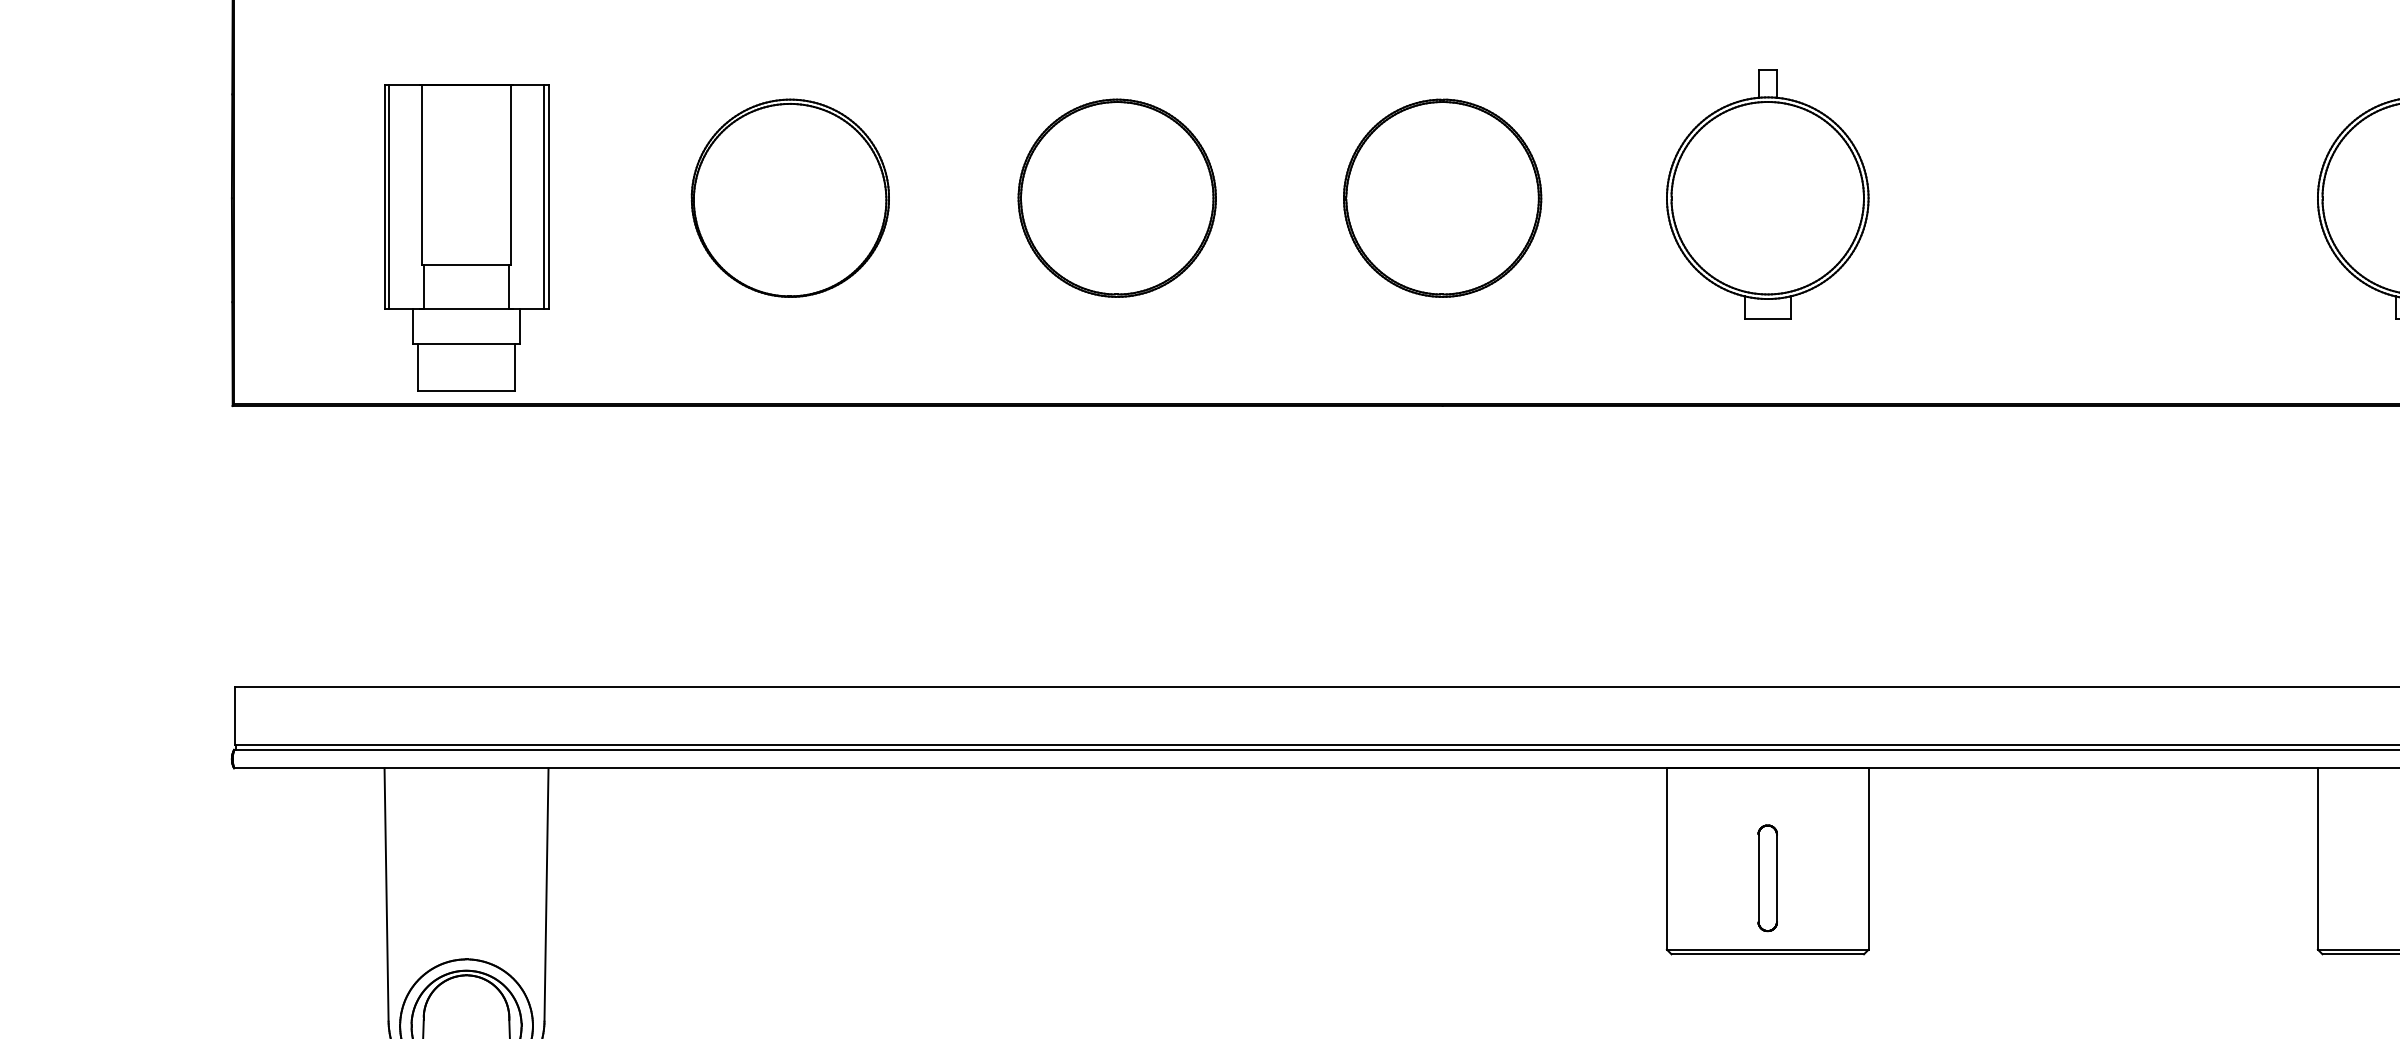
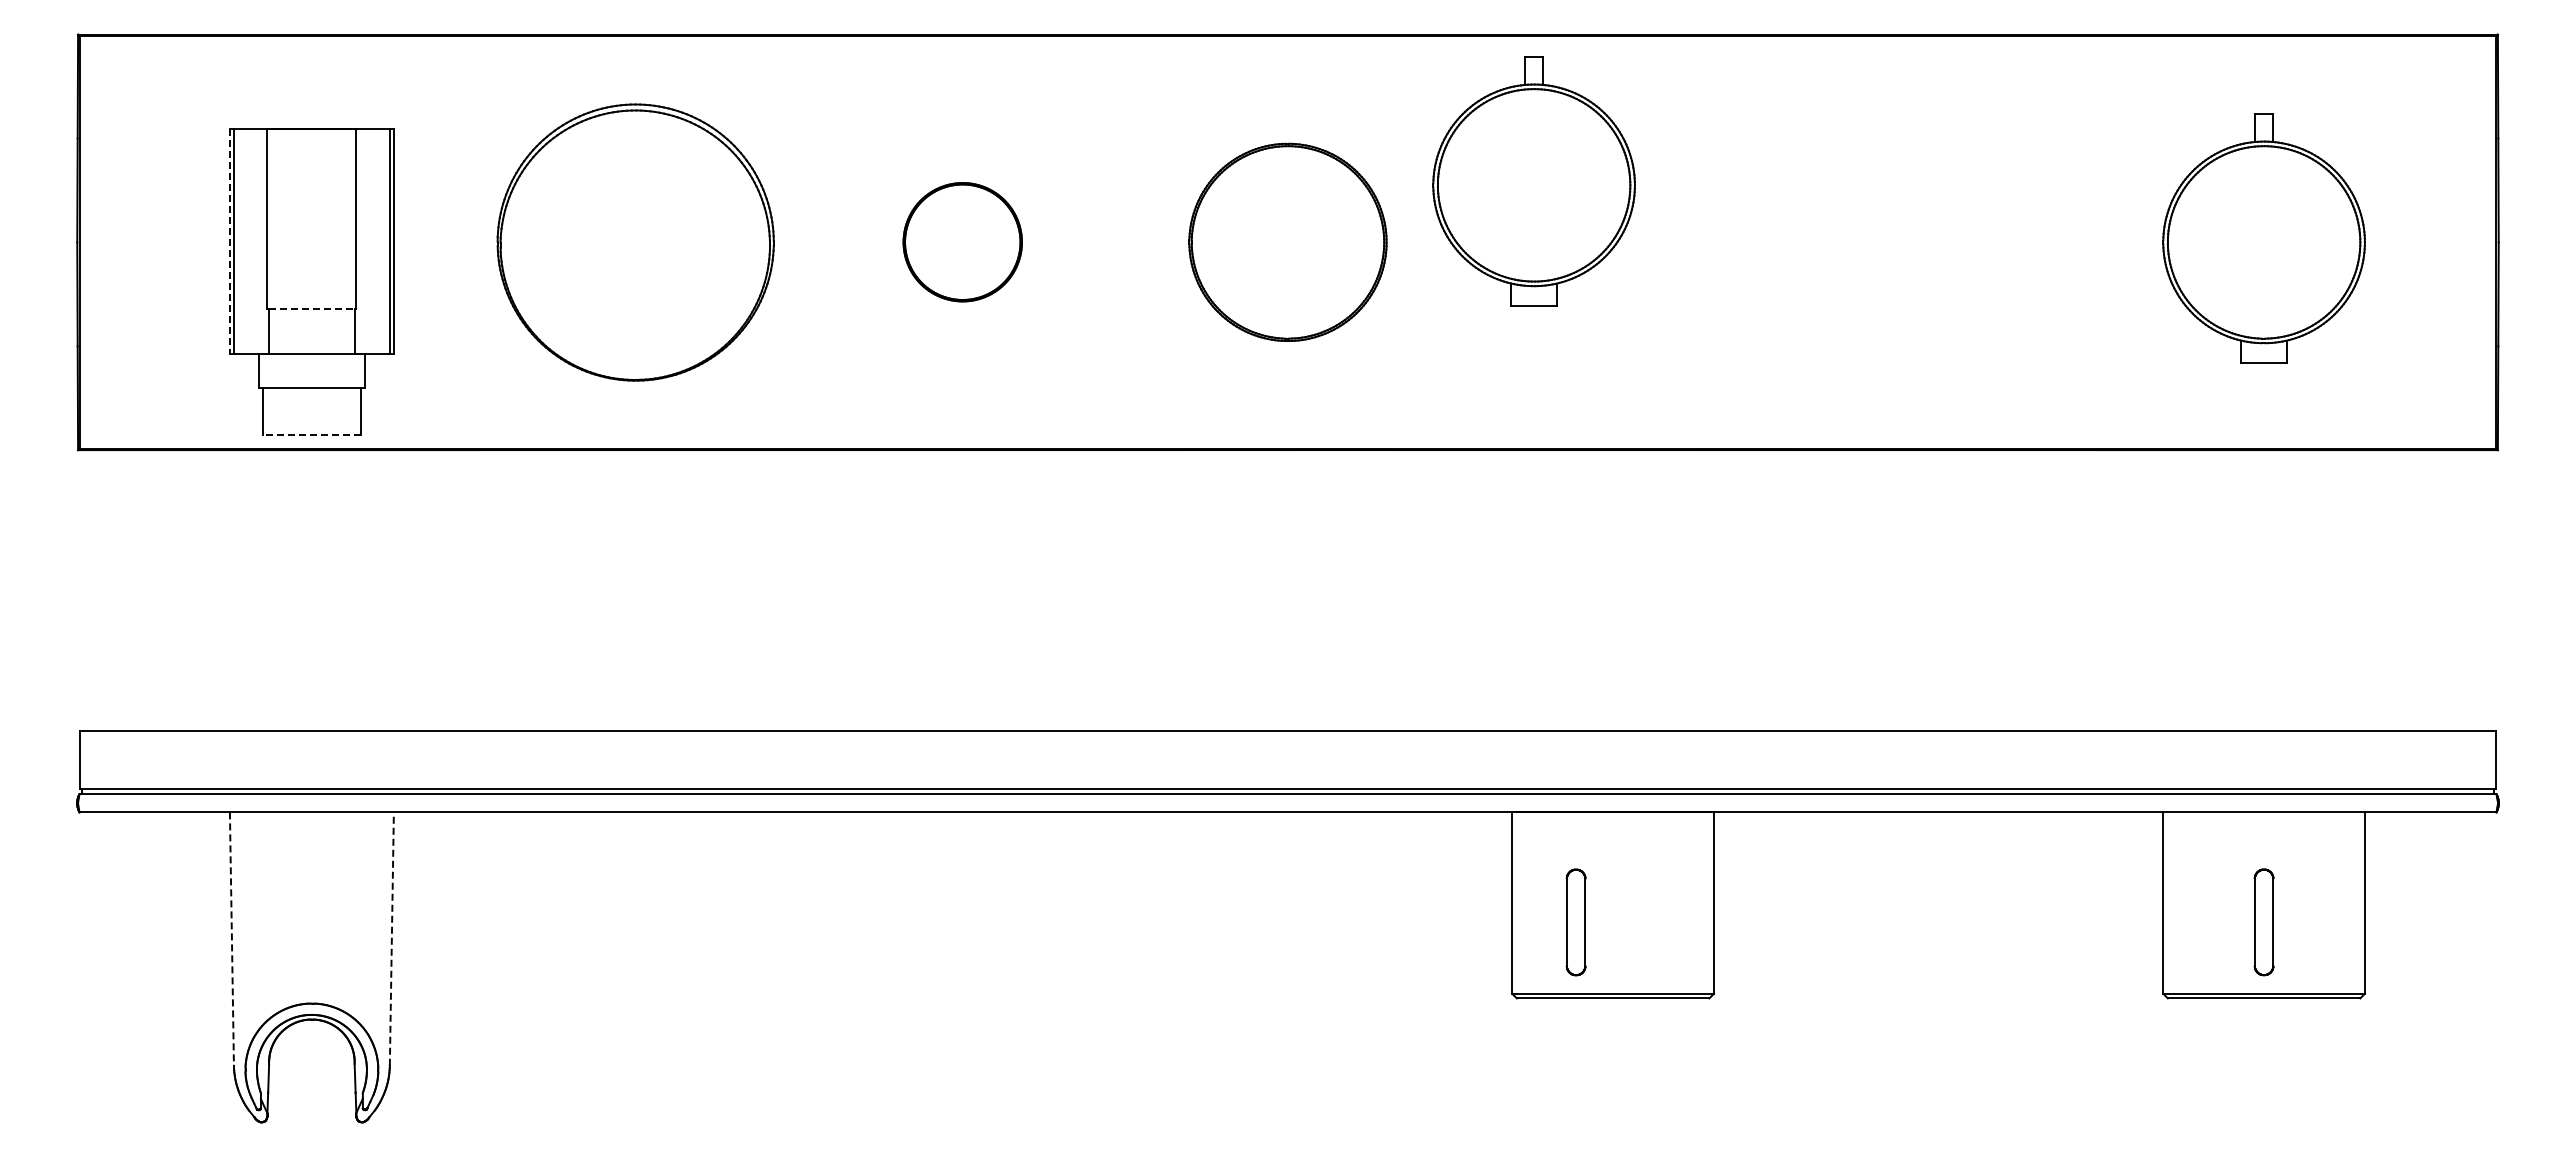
part: (1767, 194) -> (1533, 181), moved
line: (384, 197) -> (229, 241), solid -> dashed
part: (790, 197) -> (635, 241), size x1.4
part: (1117, 197) -> (962, 241), size x0.6
line: (466, 264) -> (311, 308), solid -> dashed
line: (466, 390) -> (311, 434), solid -> dashed
part: (1767, 878) -> (1575, 922), moved
line: (386, 895) -> (231, 939), solid -> dashed
line: (546, 895) -> (391, 939), solid -> dashed

